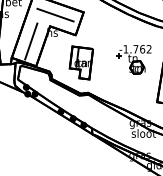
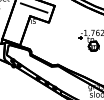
line: (31, 41) -> (16, 27), removed
part: (80, 62) -> (52, 42), removed

